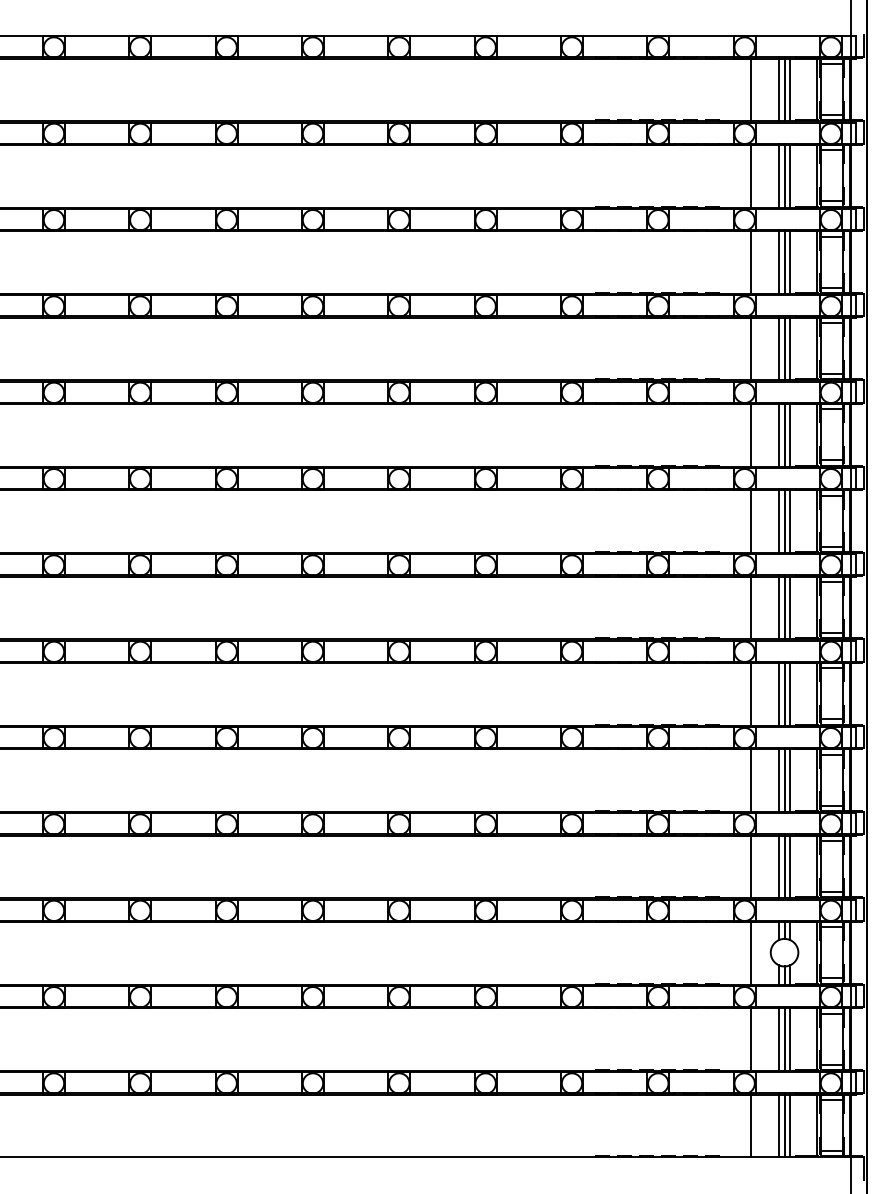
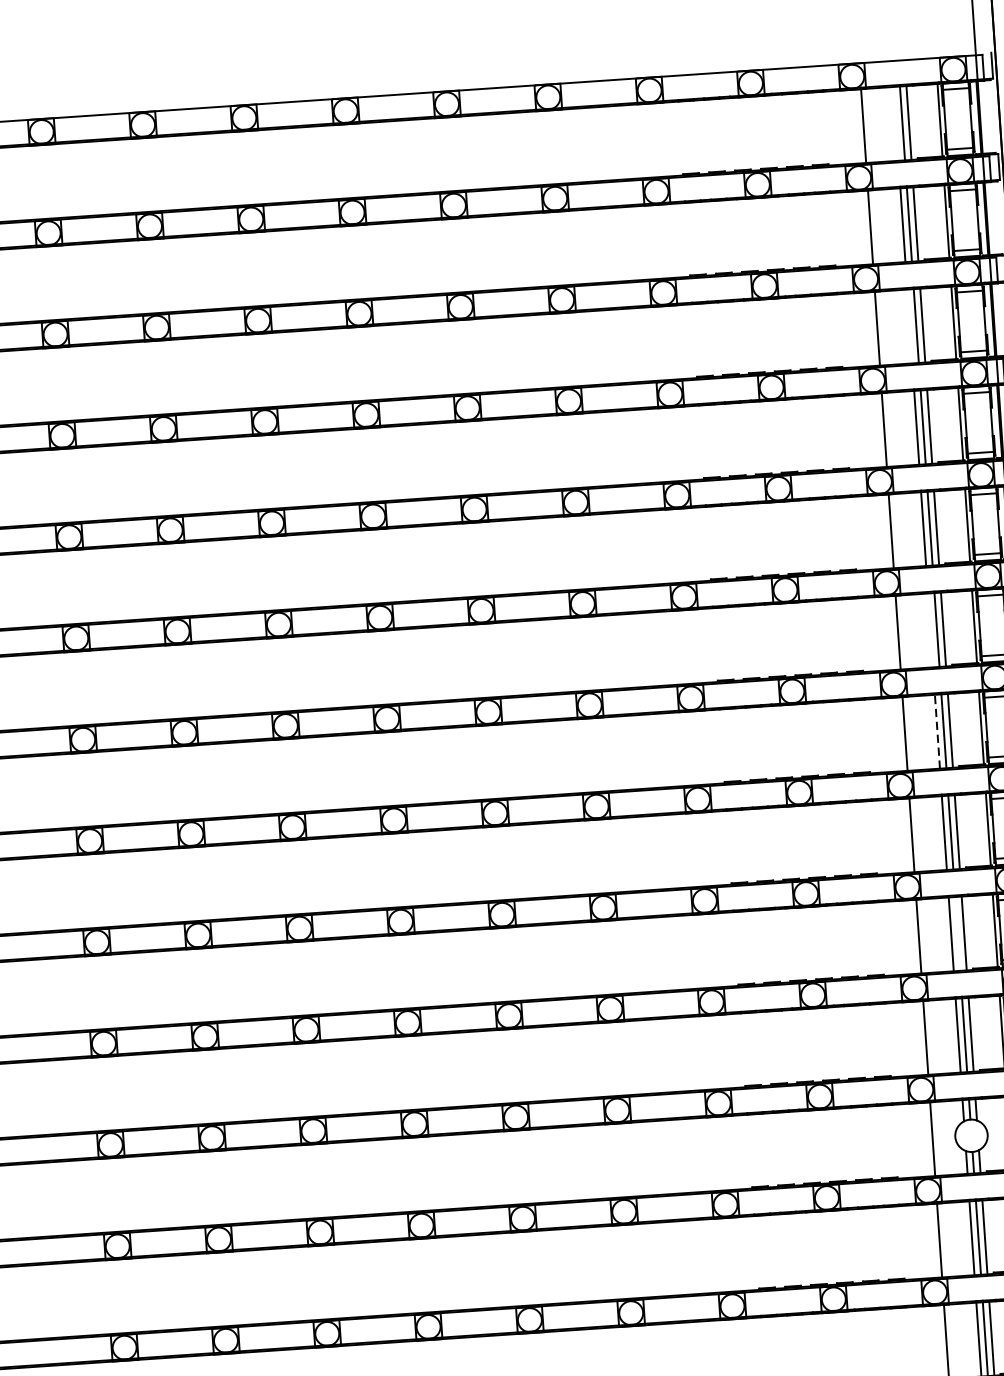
line: (779, 89) -> (896, 123), removed
line: (779, 261) -> (910, 325), removed
line: (779, 520) -> (930, 629), removed
line: (779, 606) -> (937, 729), solid -> dashed
line: (784, 779) -> (957, 932), removed

